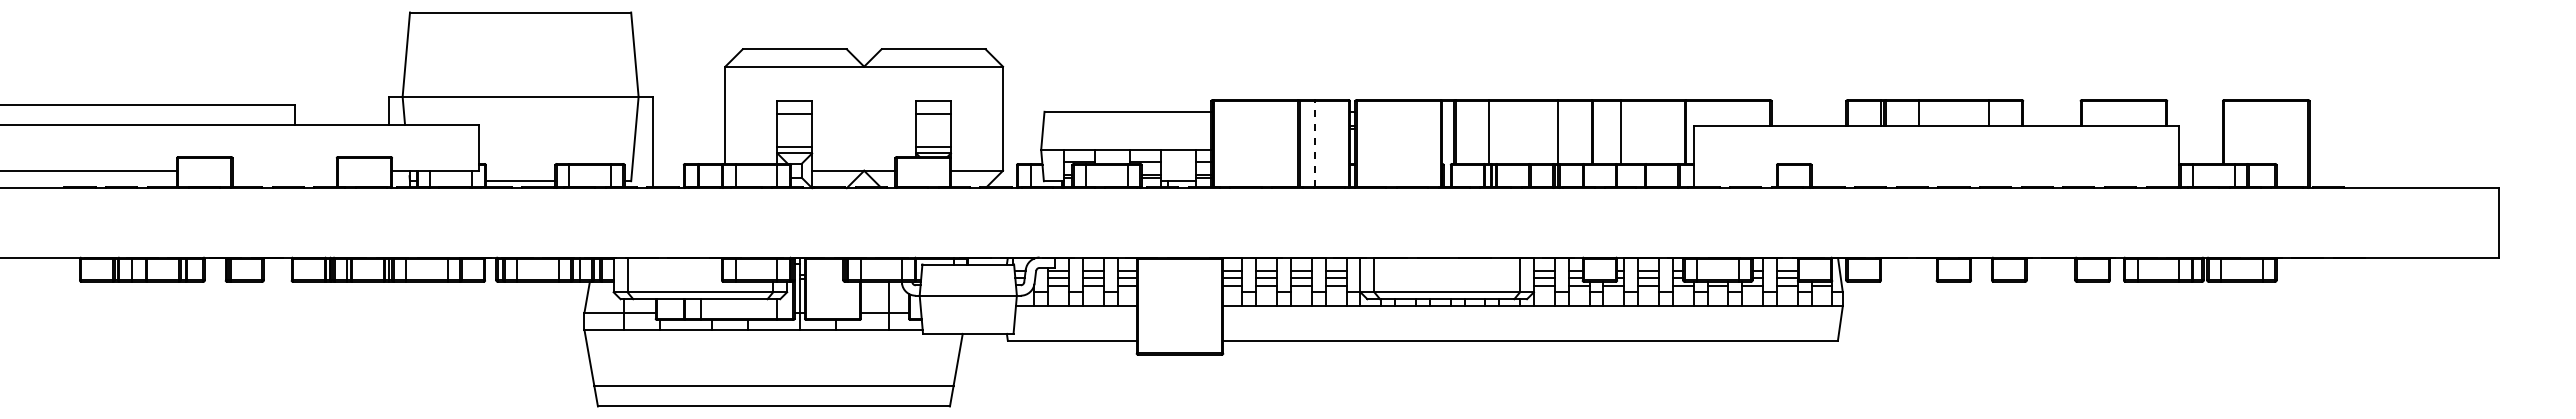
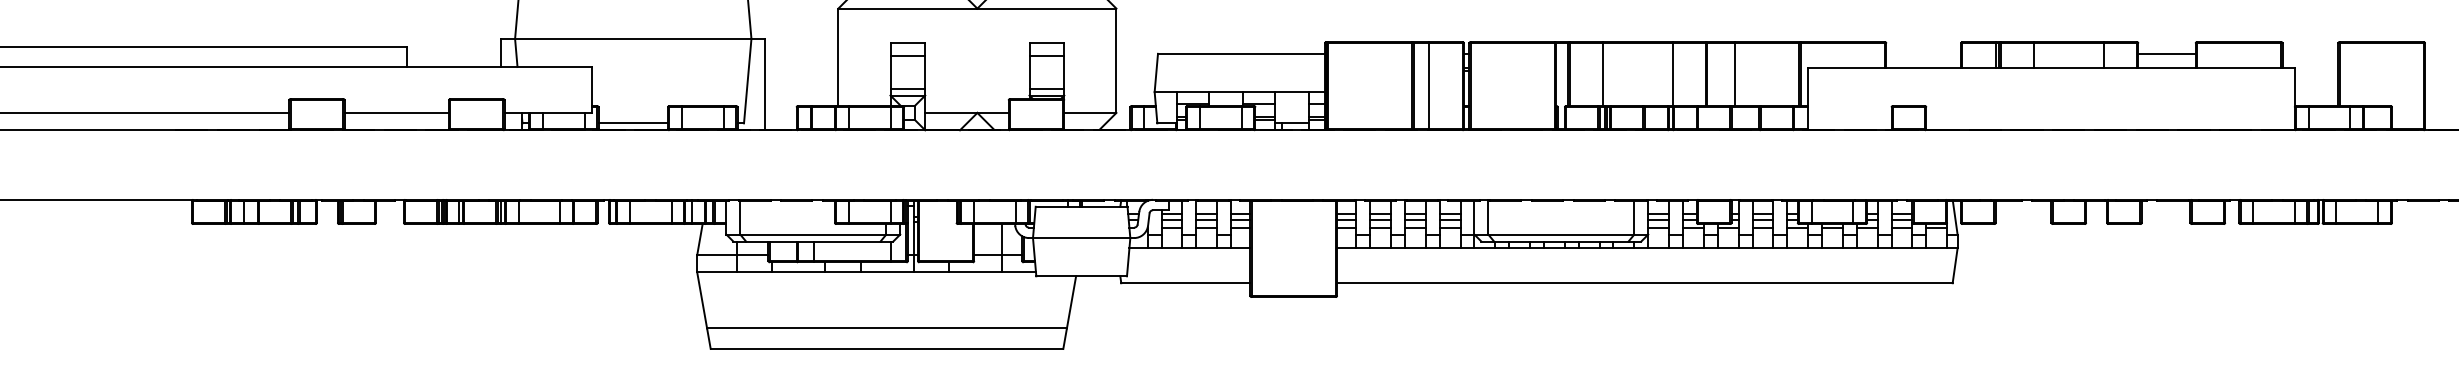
line: (2051, 111) -> (2166, 53), added
line: (1315, 144) -> (1429, 86), dashed -> solid
line: (284, 170) -> (396, 112), added

